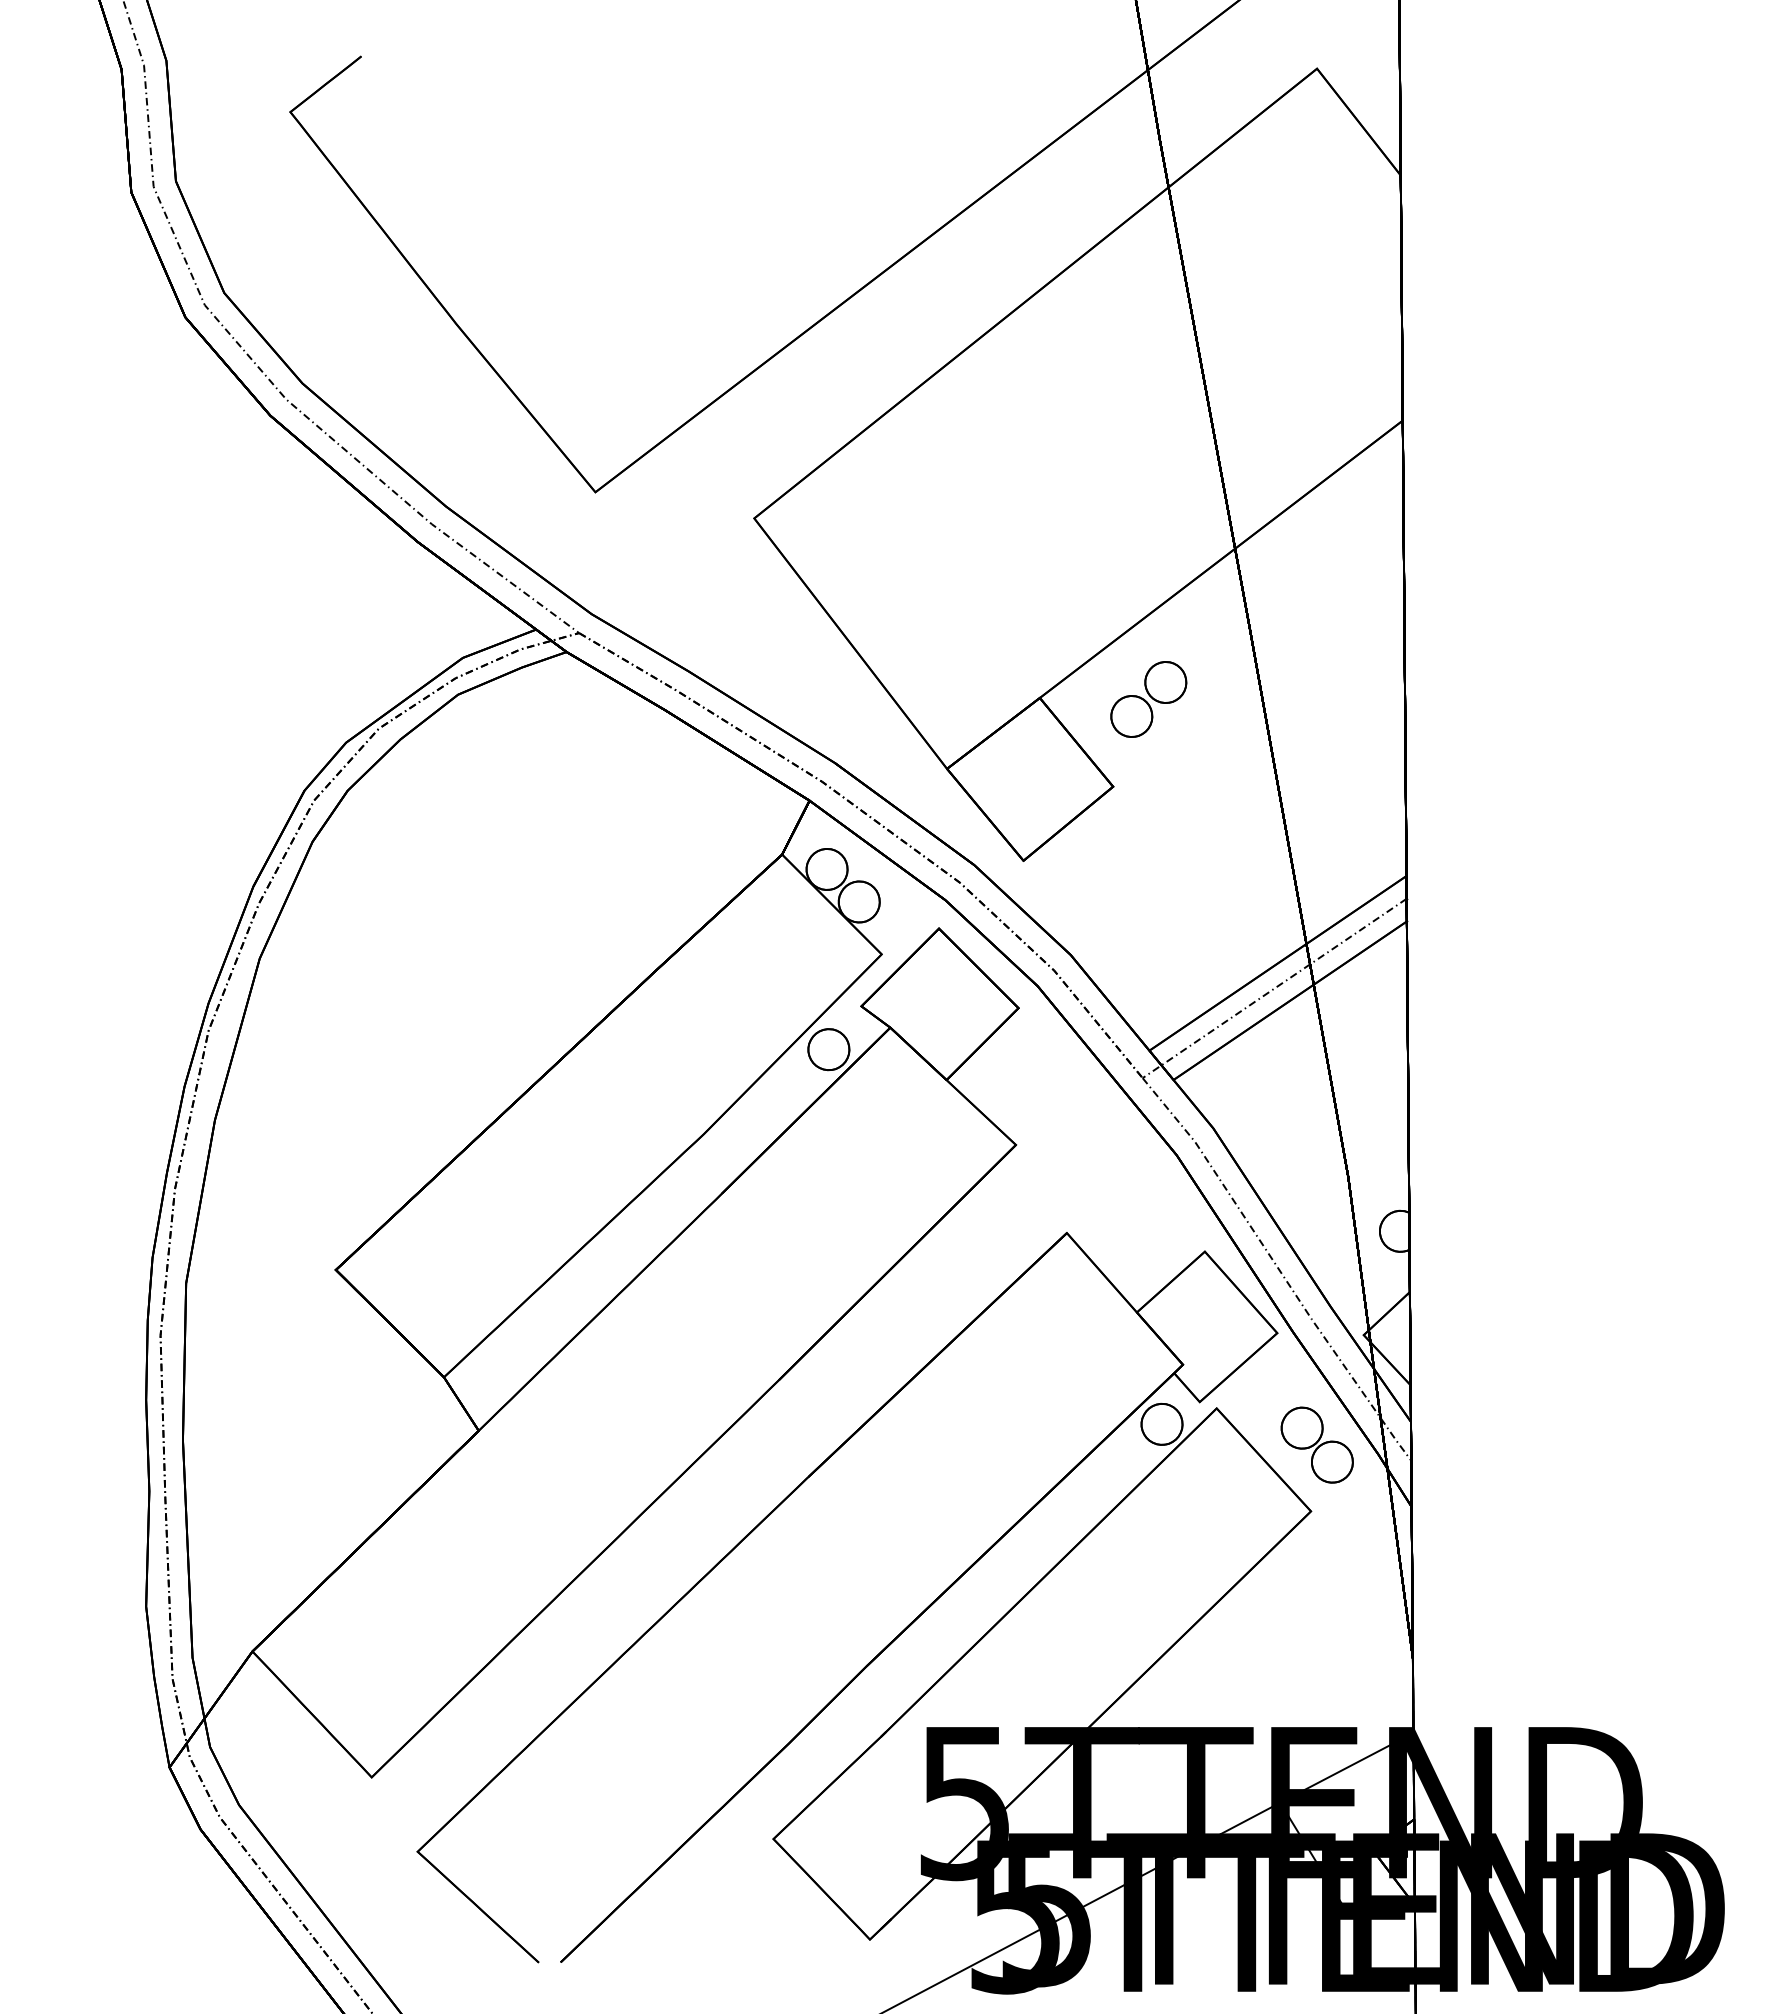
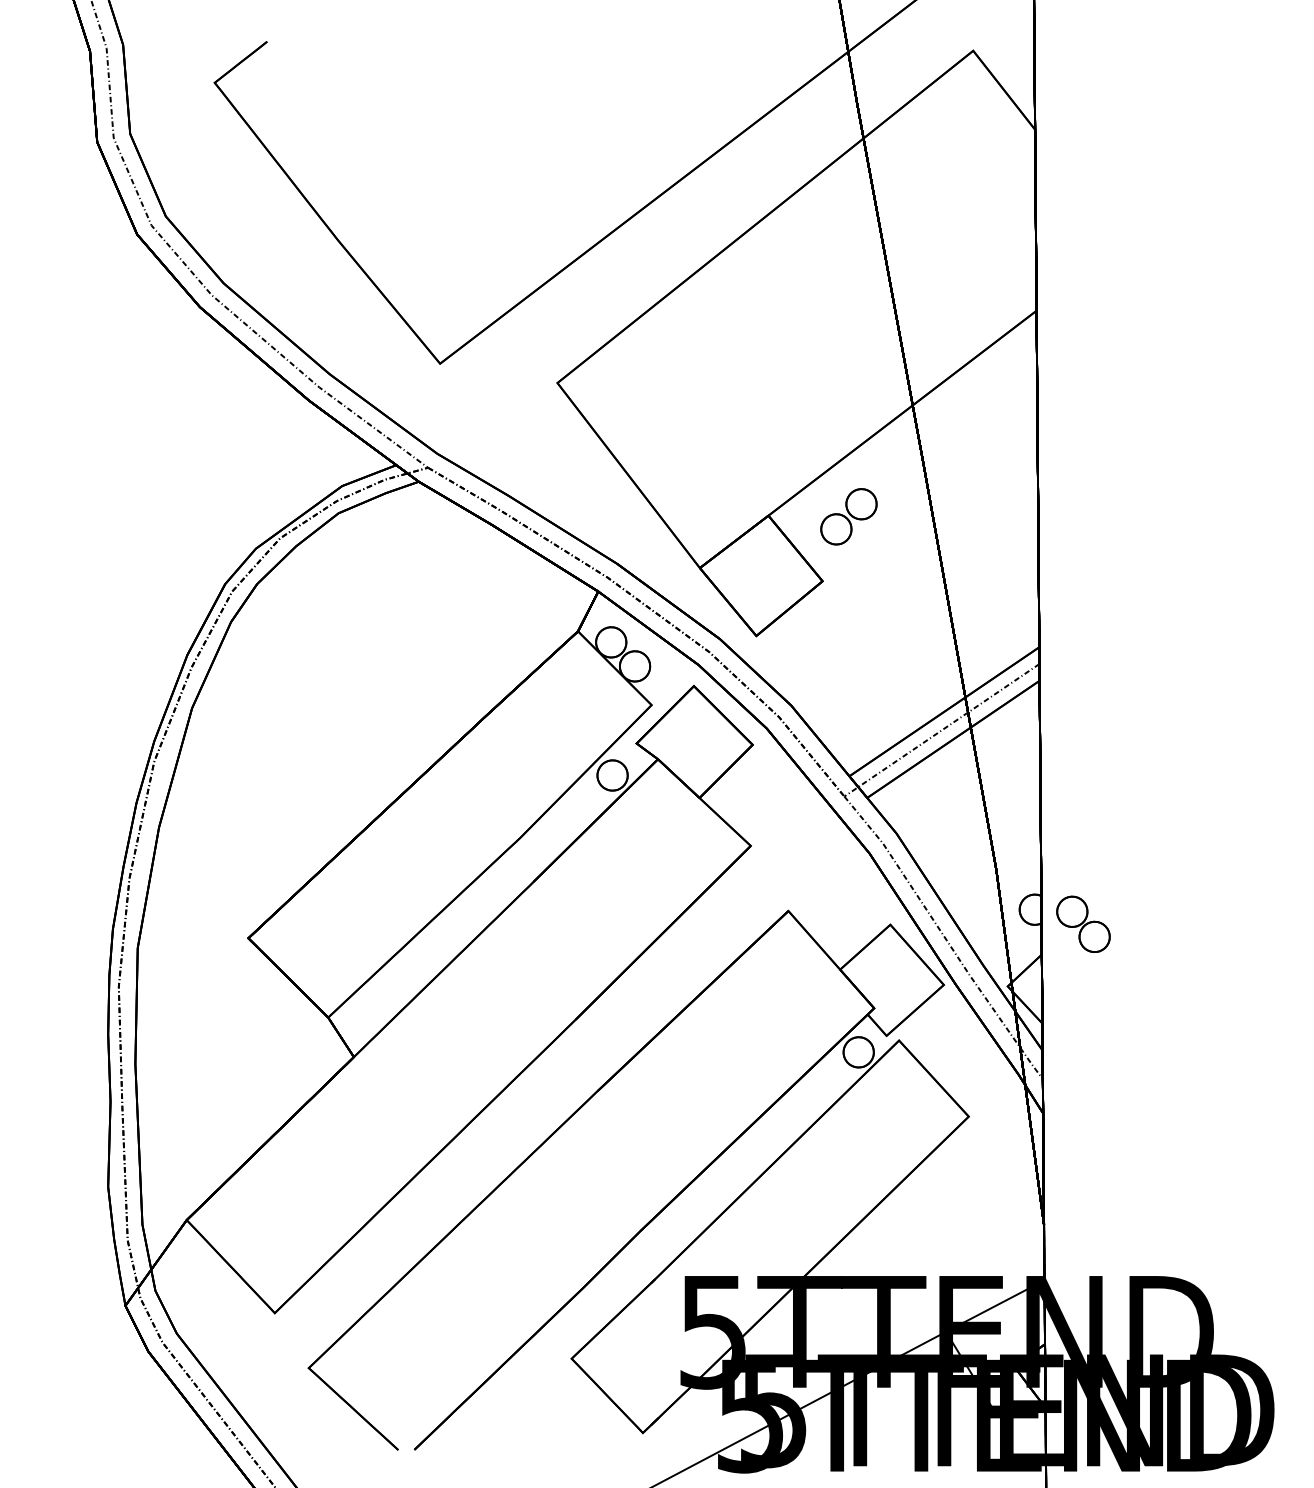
part: (1316, 1444) -> (1082, 923), moved

